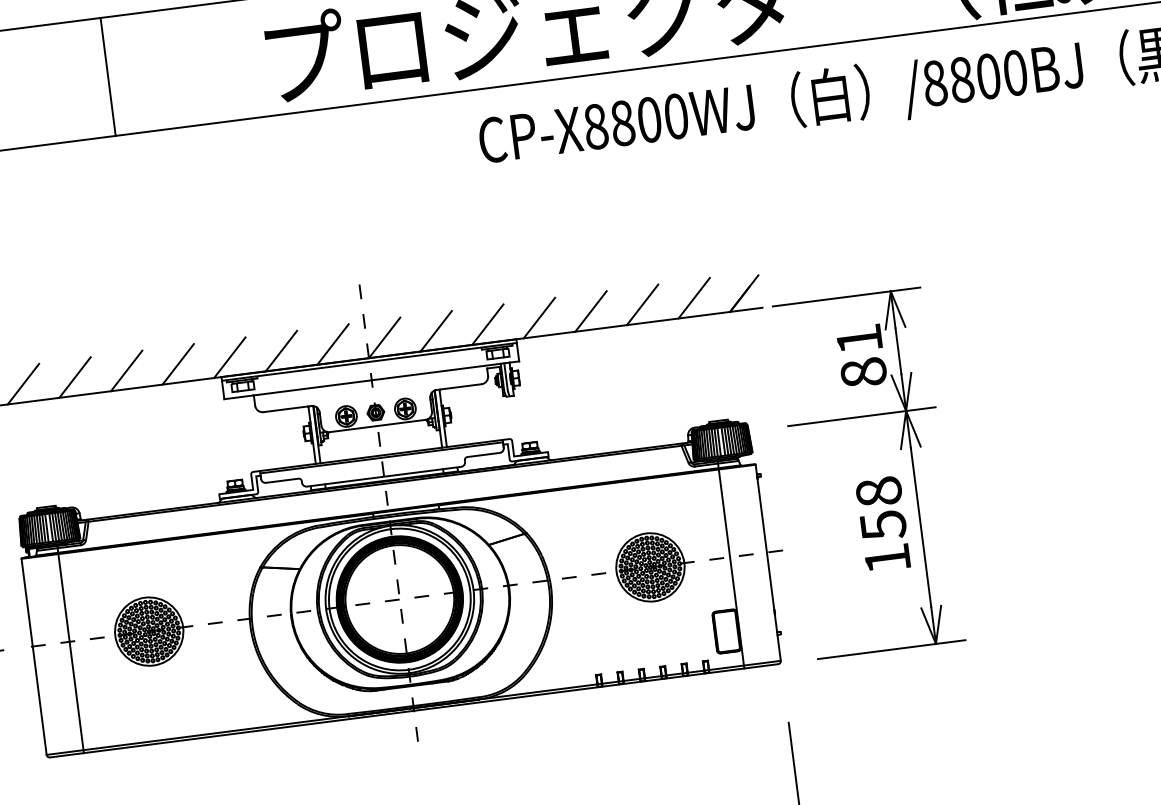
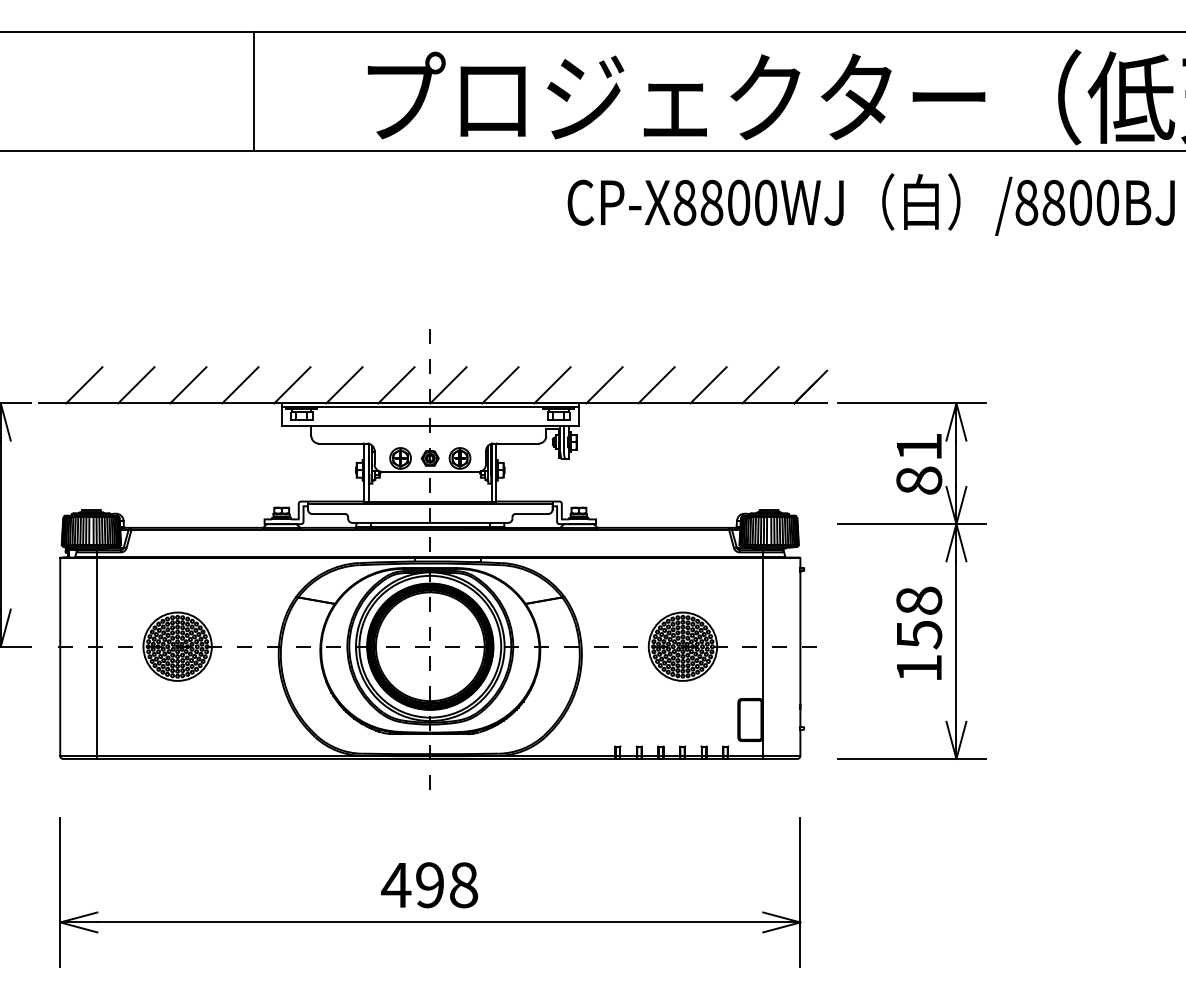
line: (108, 76) -> (254, 90), moved

